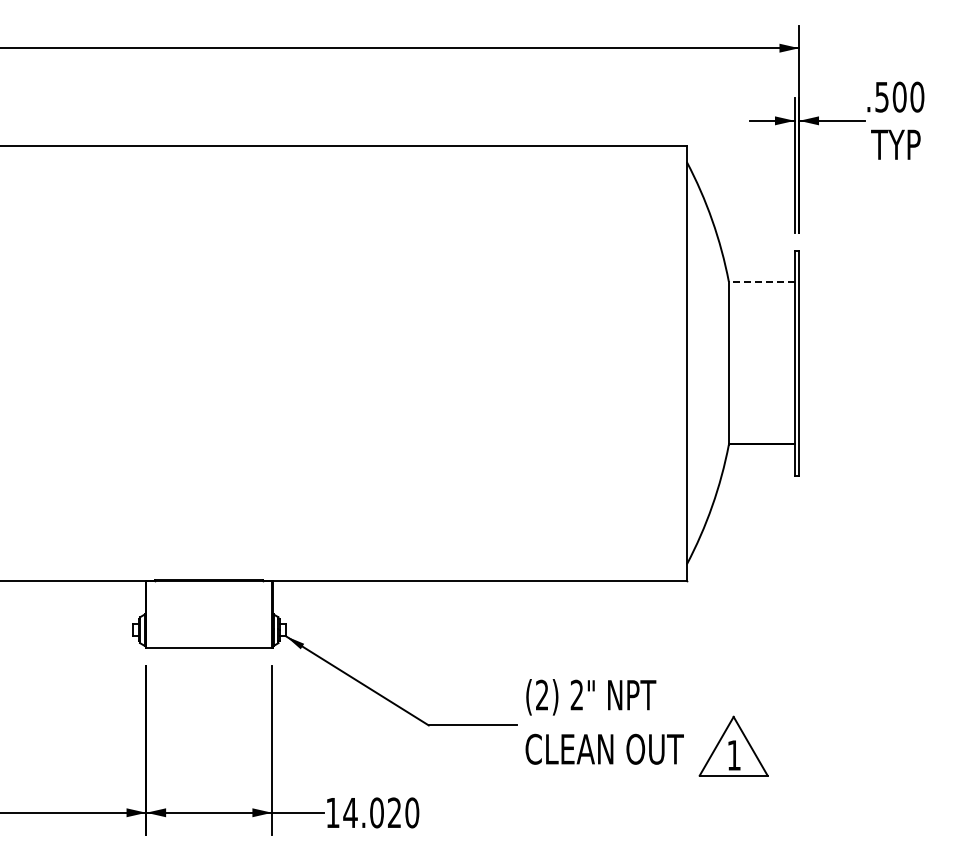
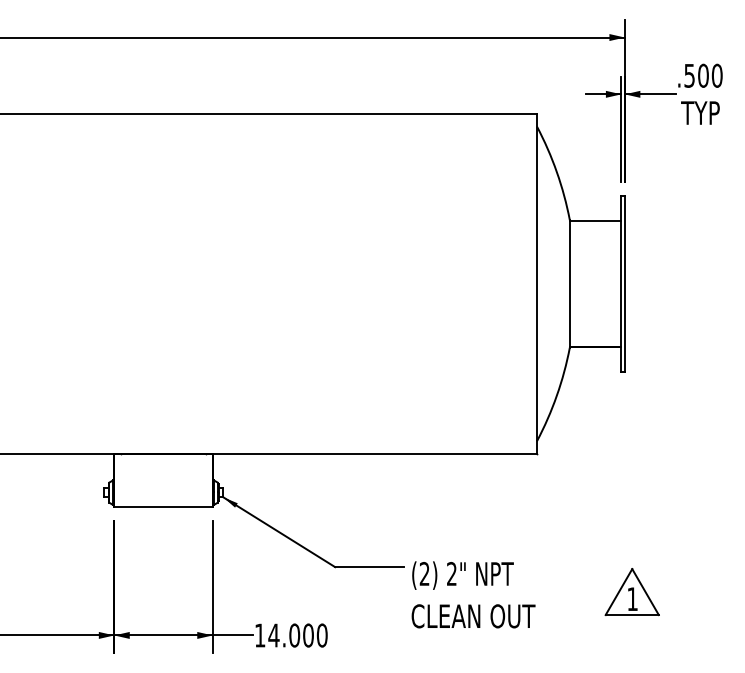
line: (761, 282) -> (595, 220), dashed -> solid
text: (604, 721) -> (473, 594), moved
part: (733, 745) -> (632, 591), moved
text: (394, 812) -> (308, 635), 14.020 -> 14.000

